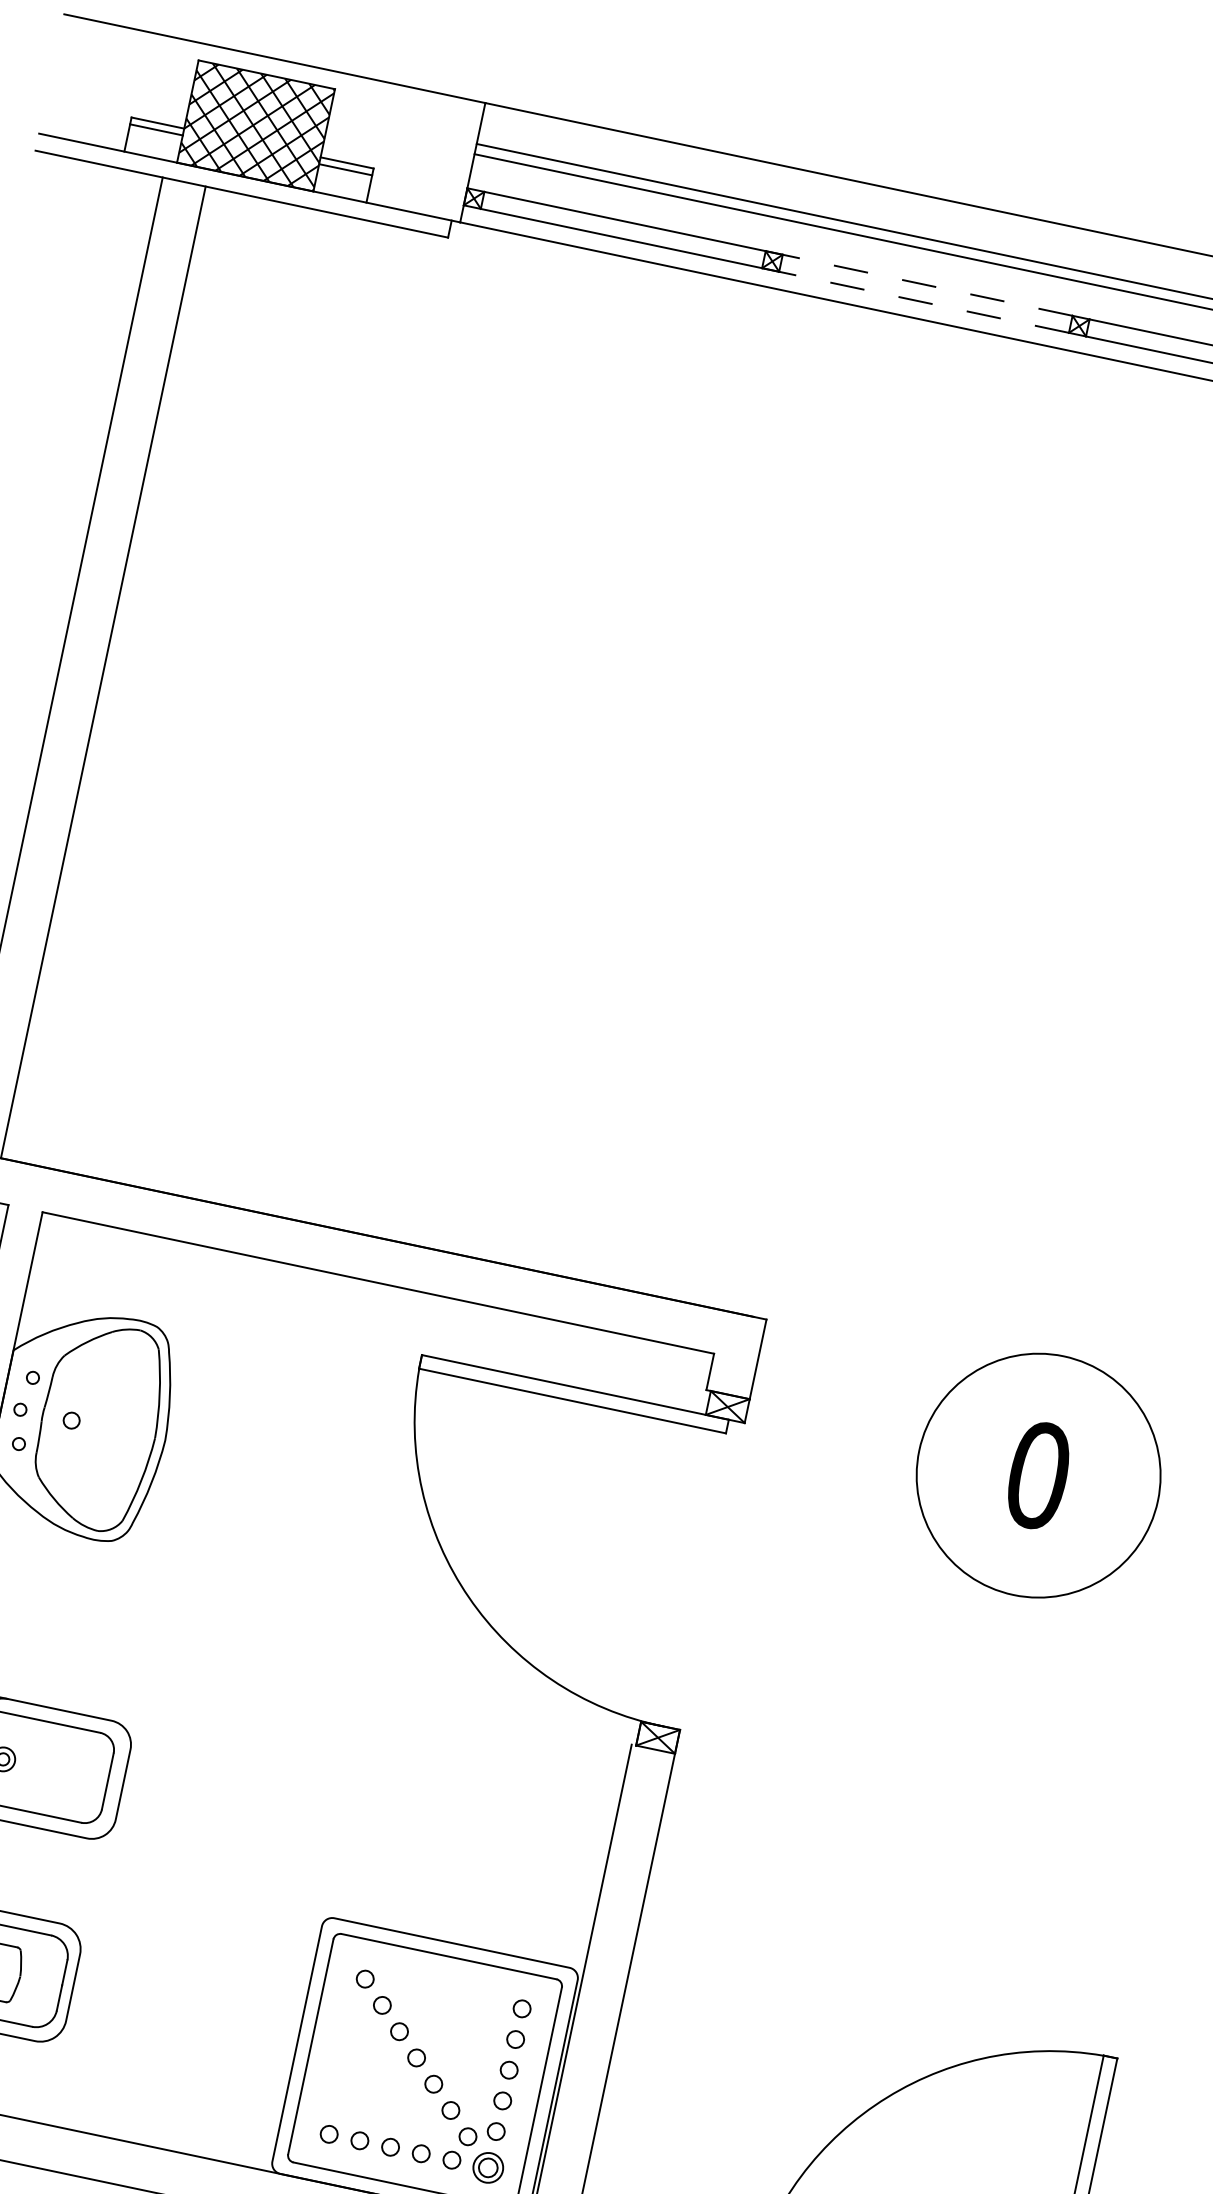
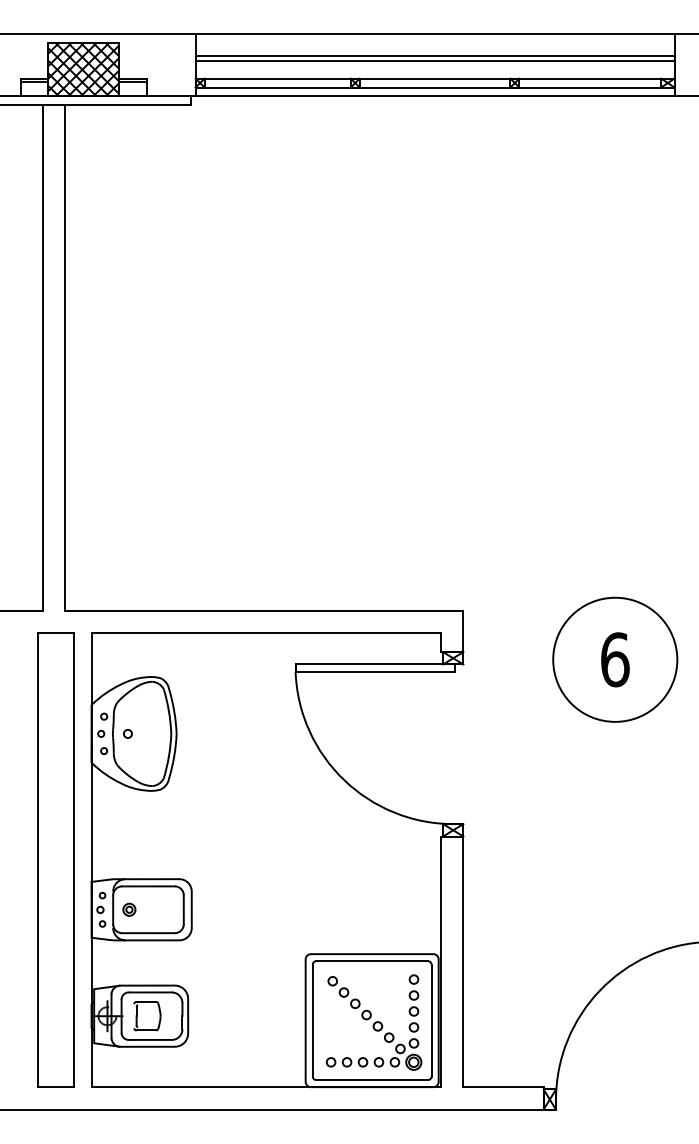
line: (928, 285) -> (435, 78), dashed -> solid
line: (924, 302) -> (435, 87), dashed -> solid
text: (1039, 1475) -> (615, 659), 0 -> 6

